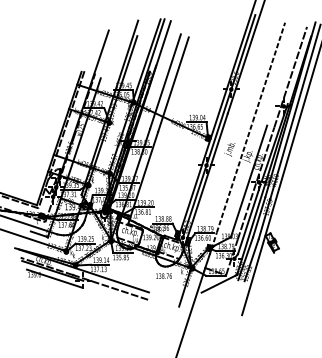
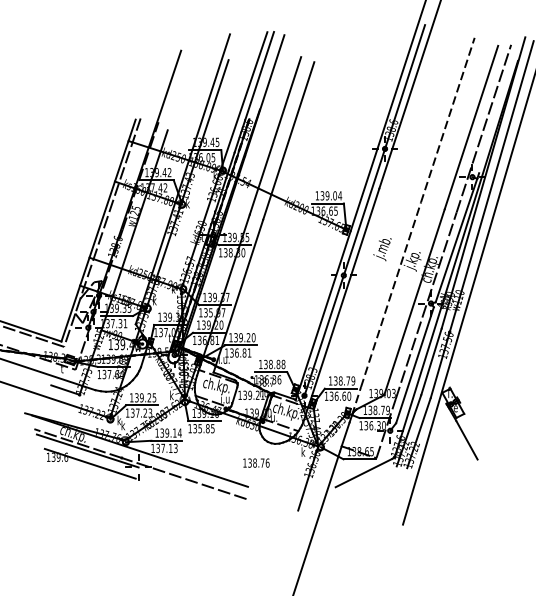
line: (283, 76) -> (471, 127), added
line: (280, 264) -> (466, 440), added
text: (163, 275) -> (255, 462), moved

